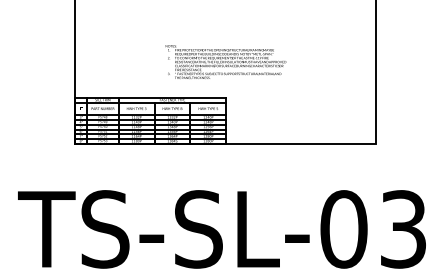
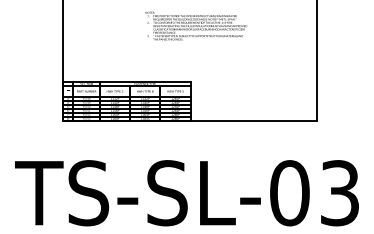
text: (226, 61) -> (196, 25), moved

